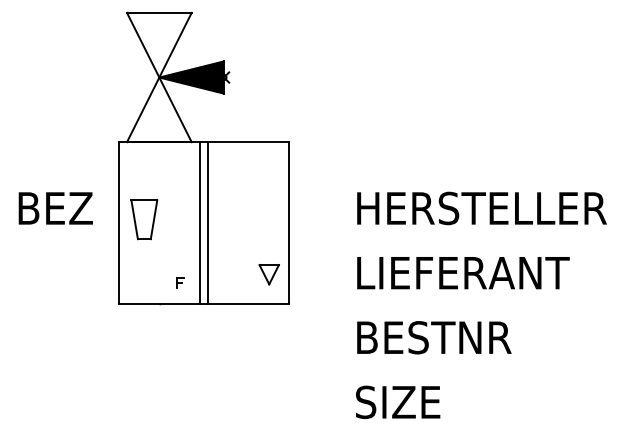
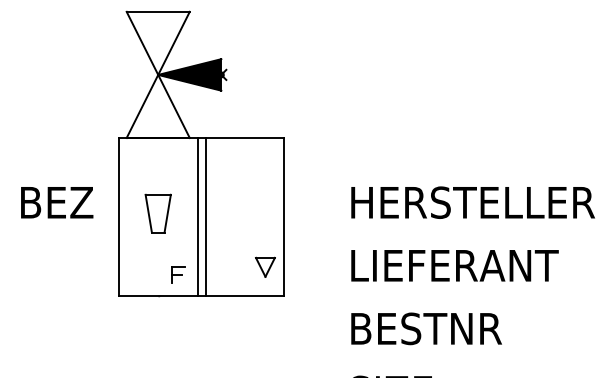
part: (144, 219) -> (158, 213), moved
part: (180, 282) -> (178, 274), size x1.67

